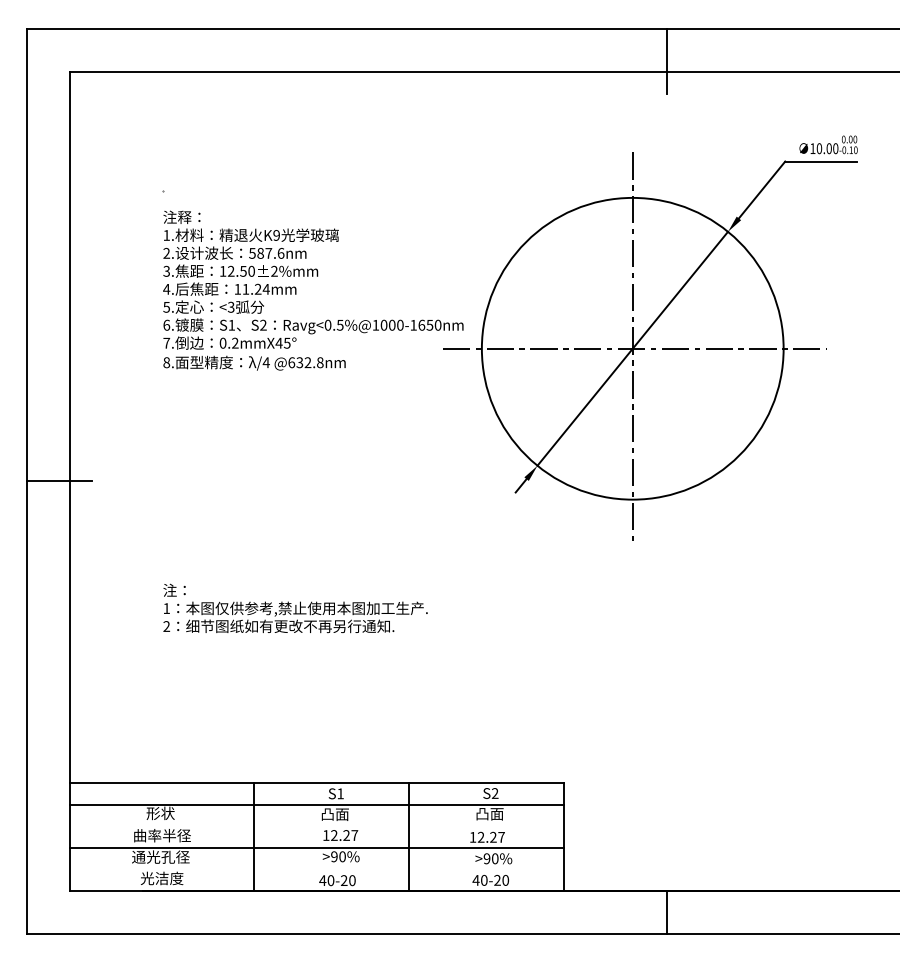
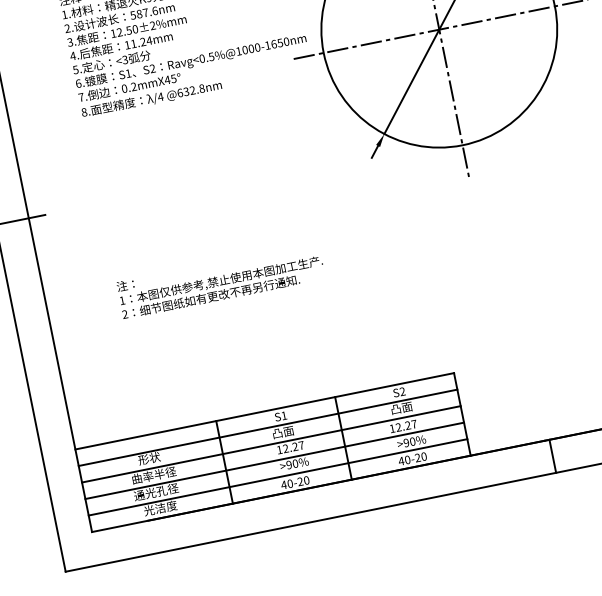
line: (317, 826) -> (271, 444), added
line: (317, 869) -> (278, 477), added

